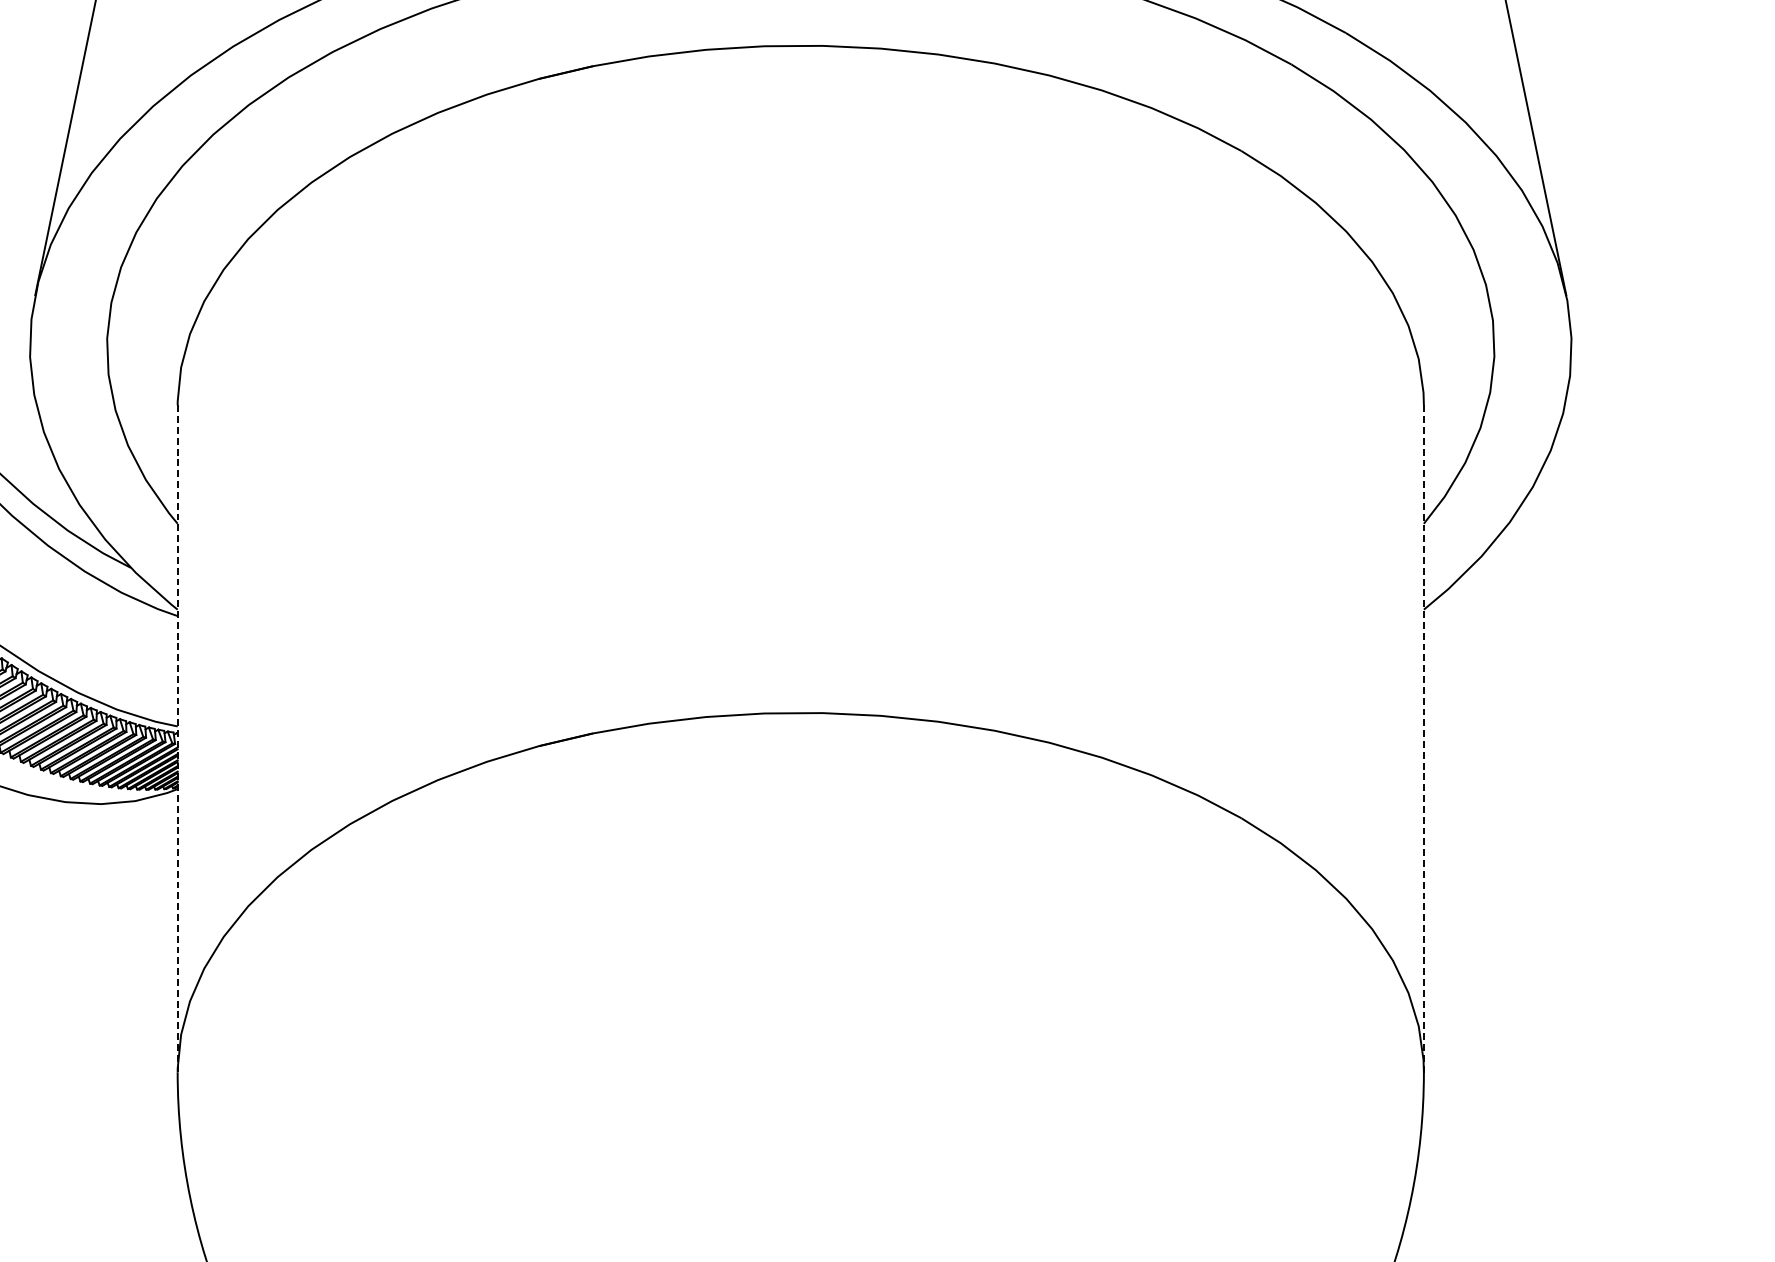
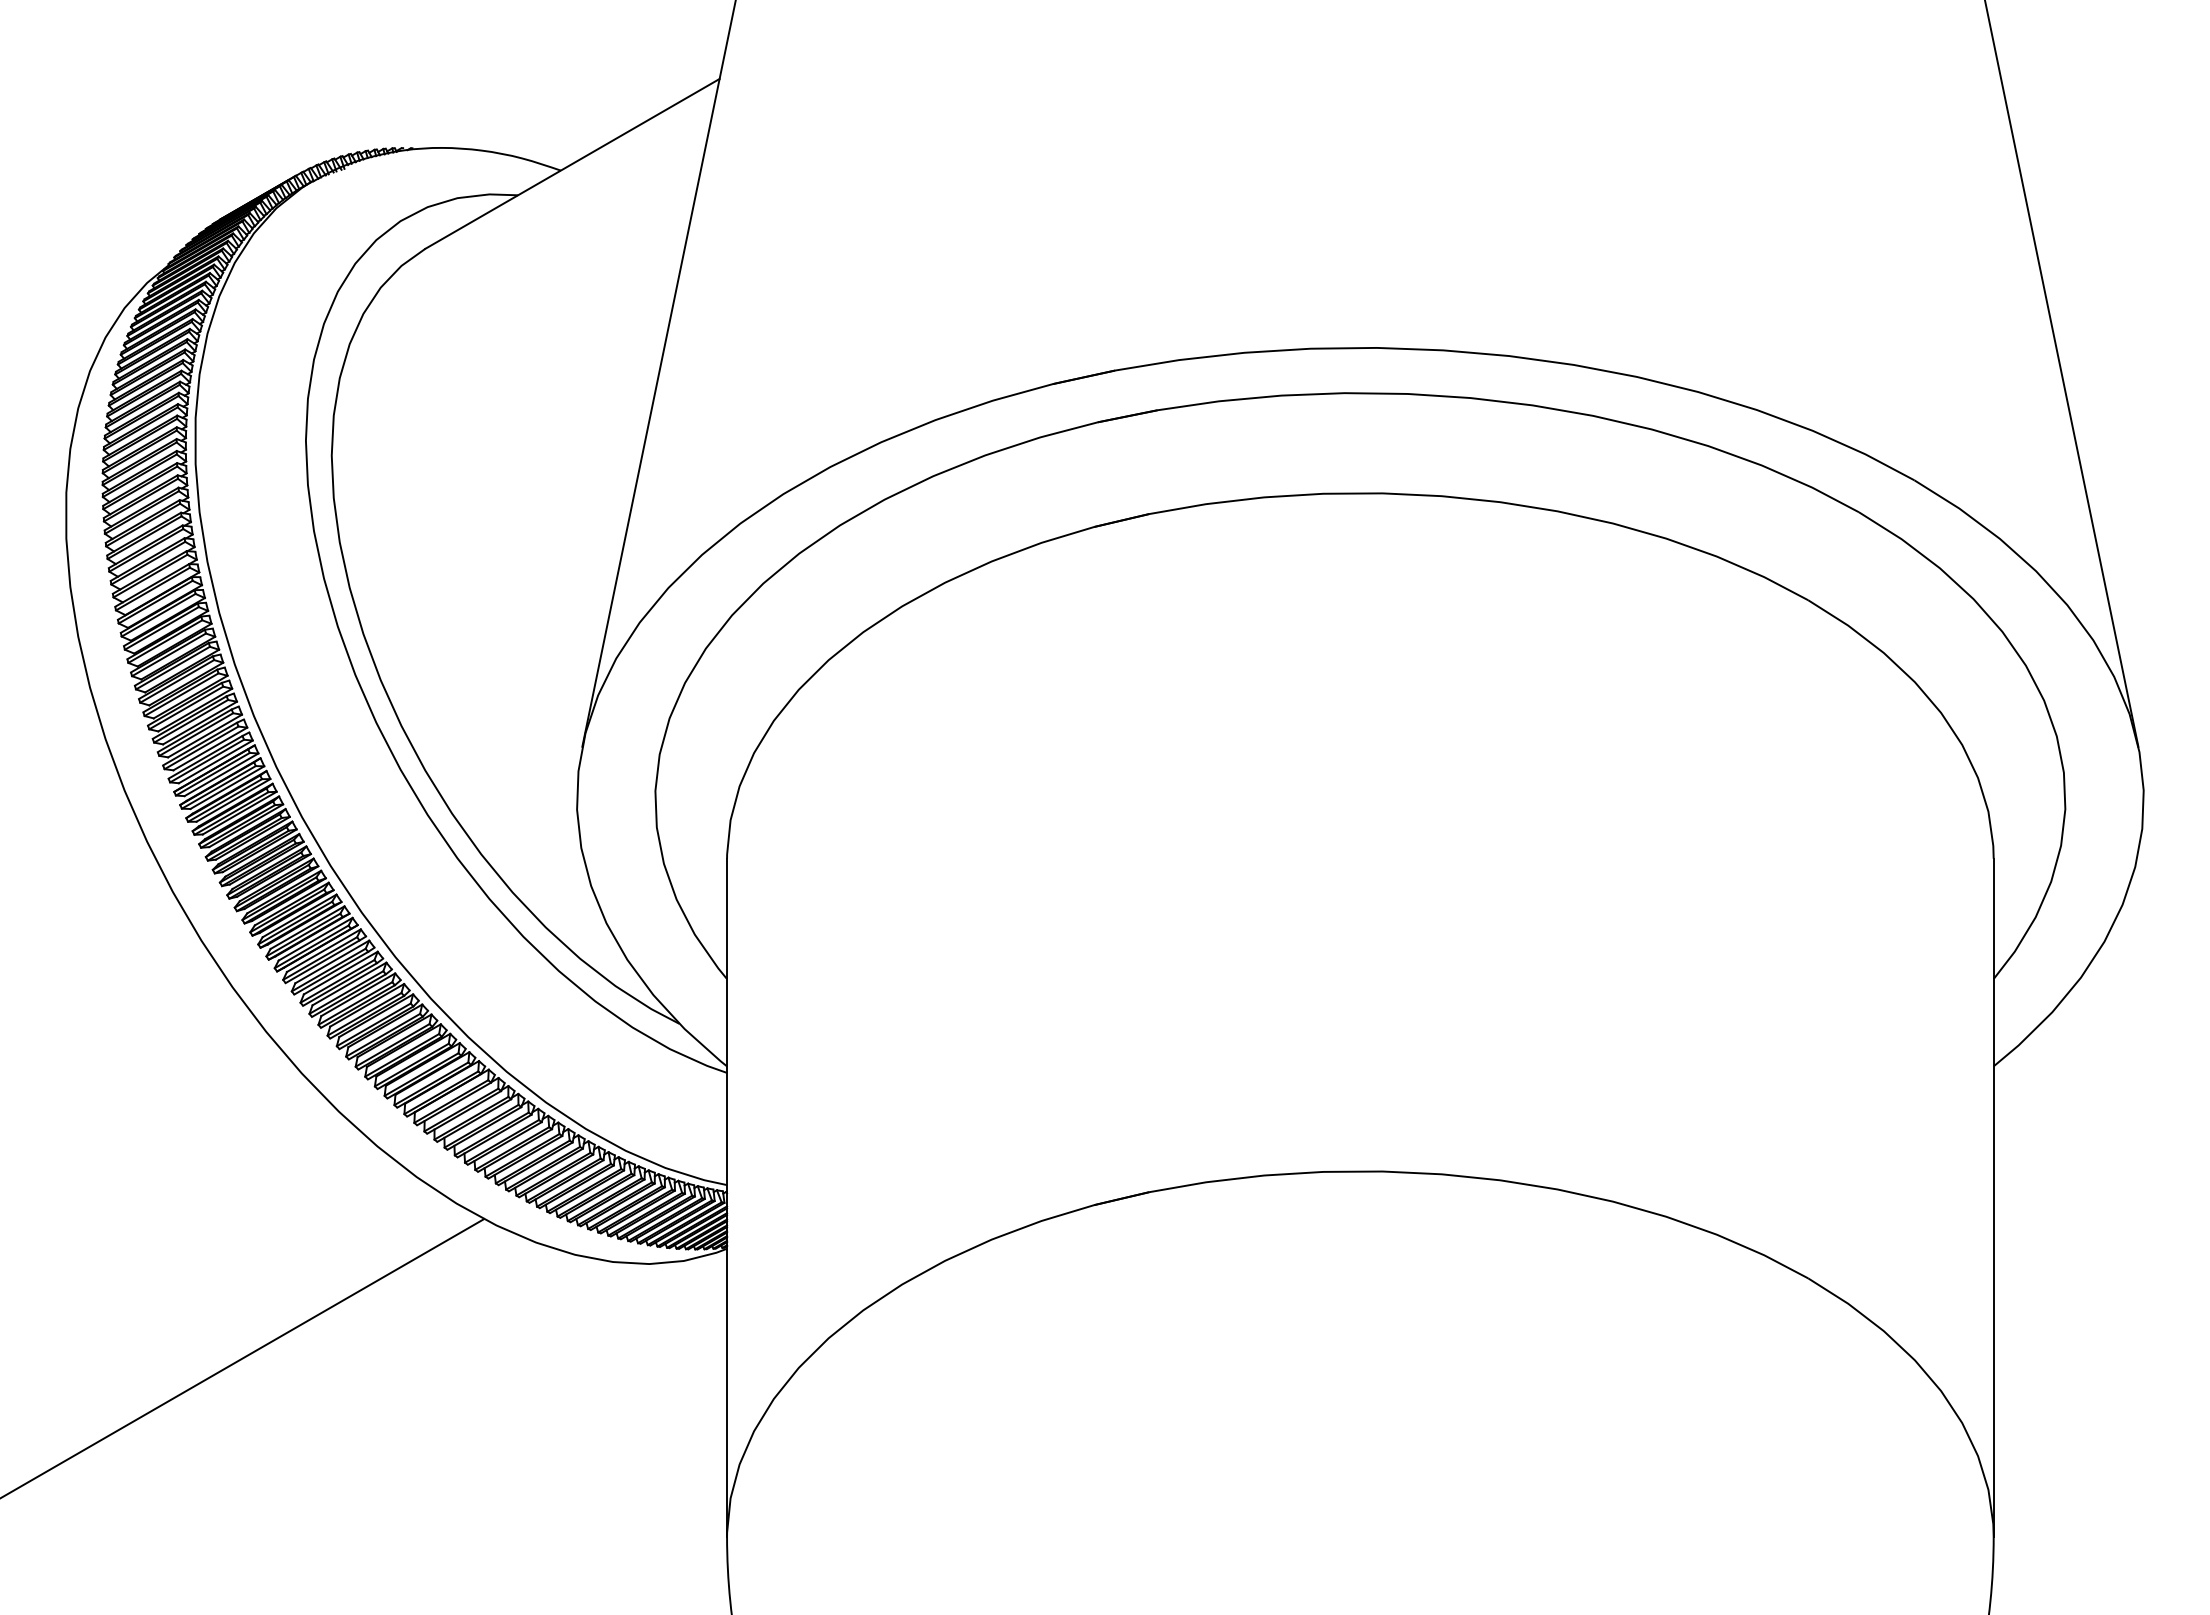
line: (1423, 738) -> (1993, 1197), dashed -> solid
line: (178, 739) -> (727, 1198), dashed -> solid

